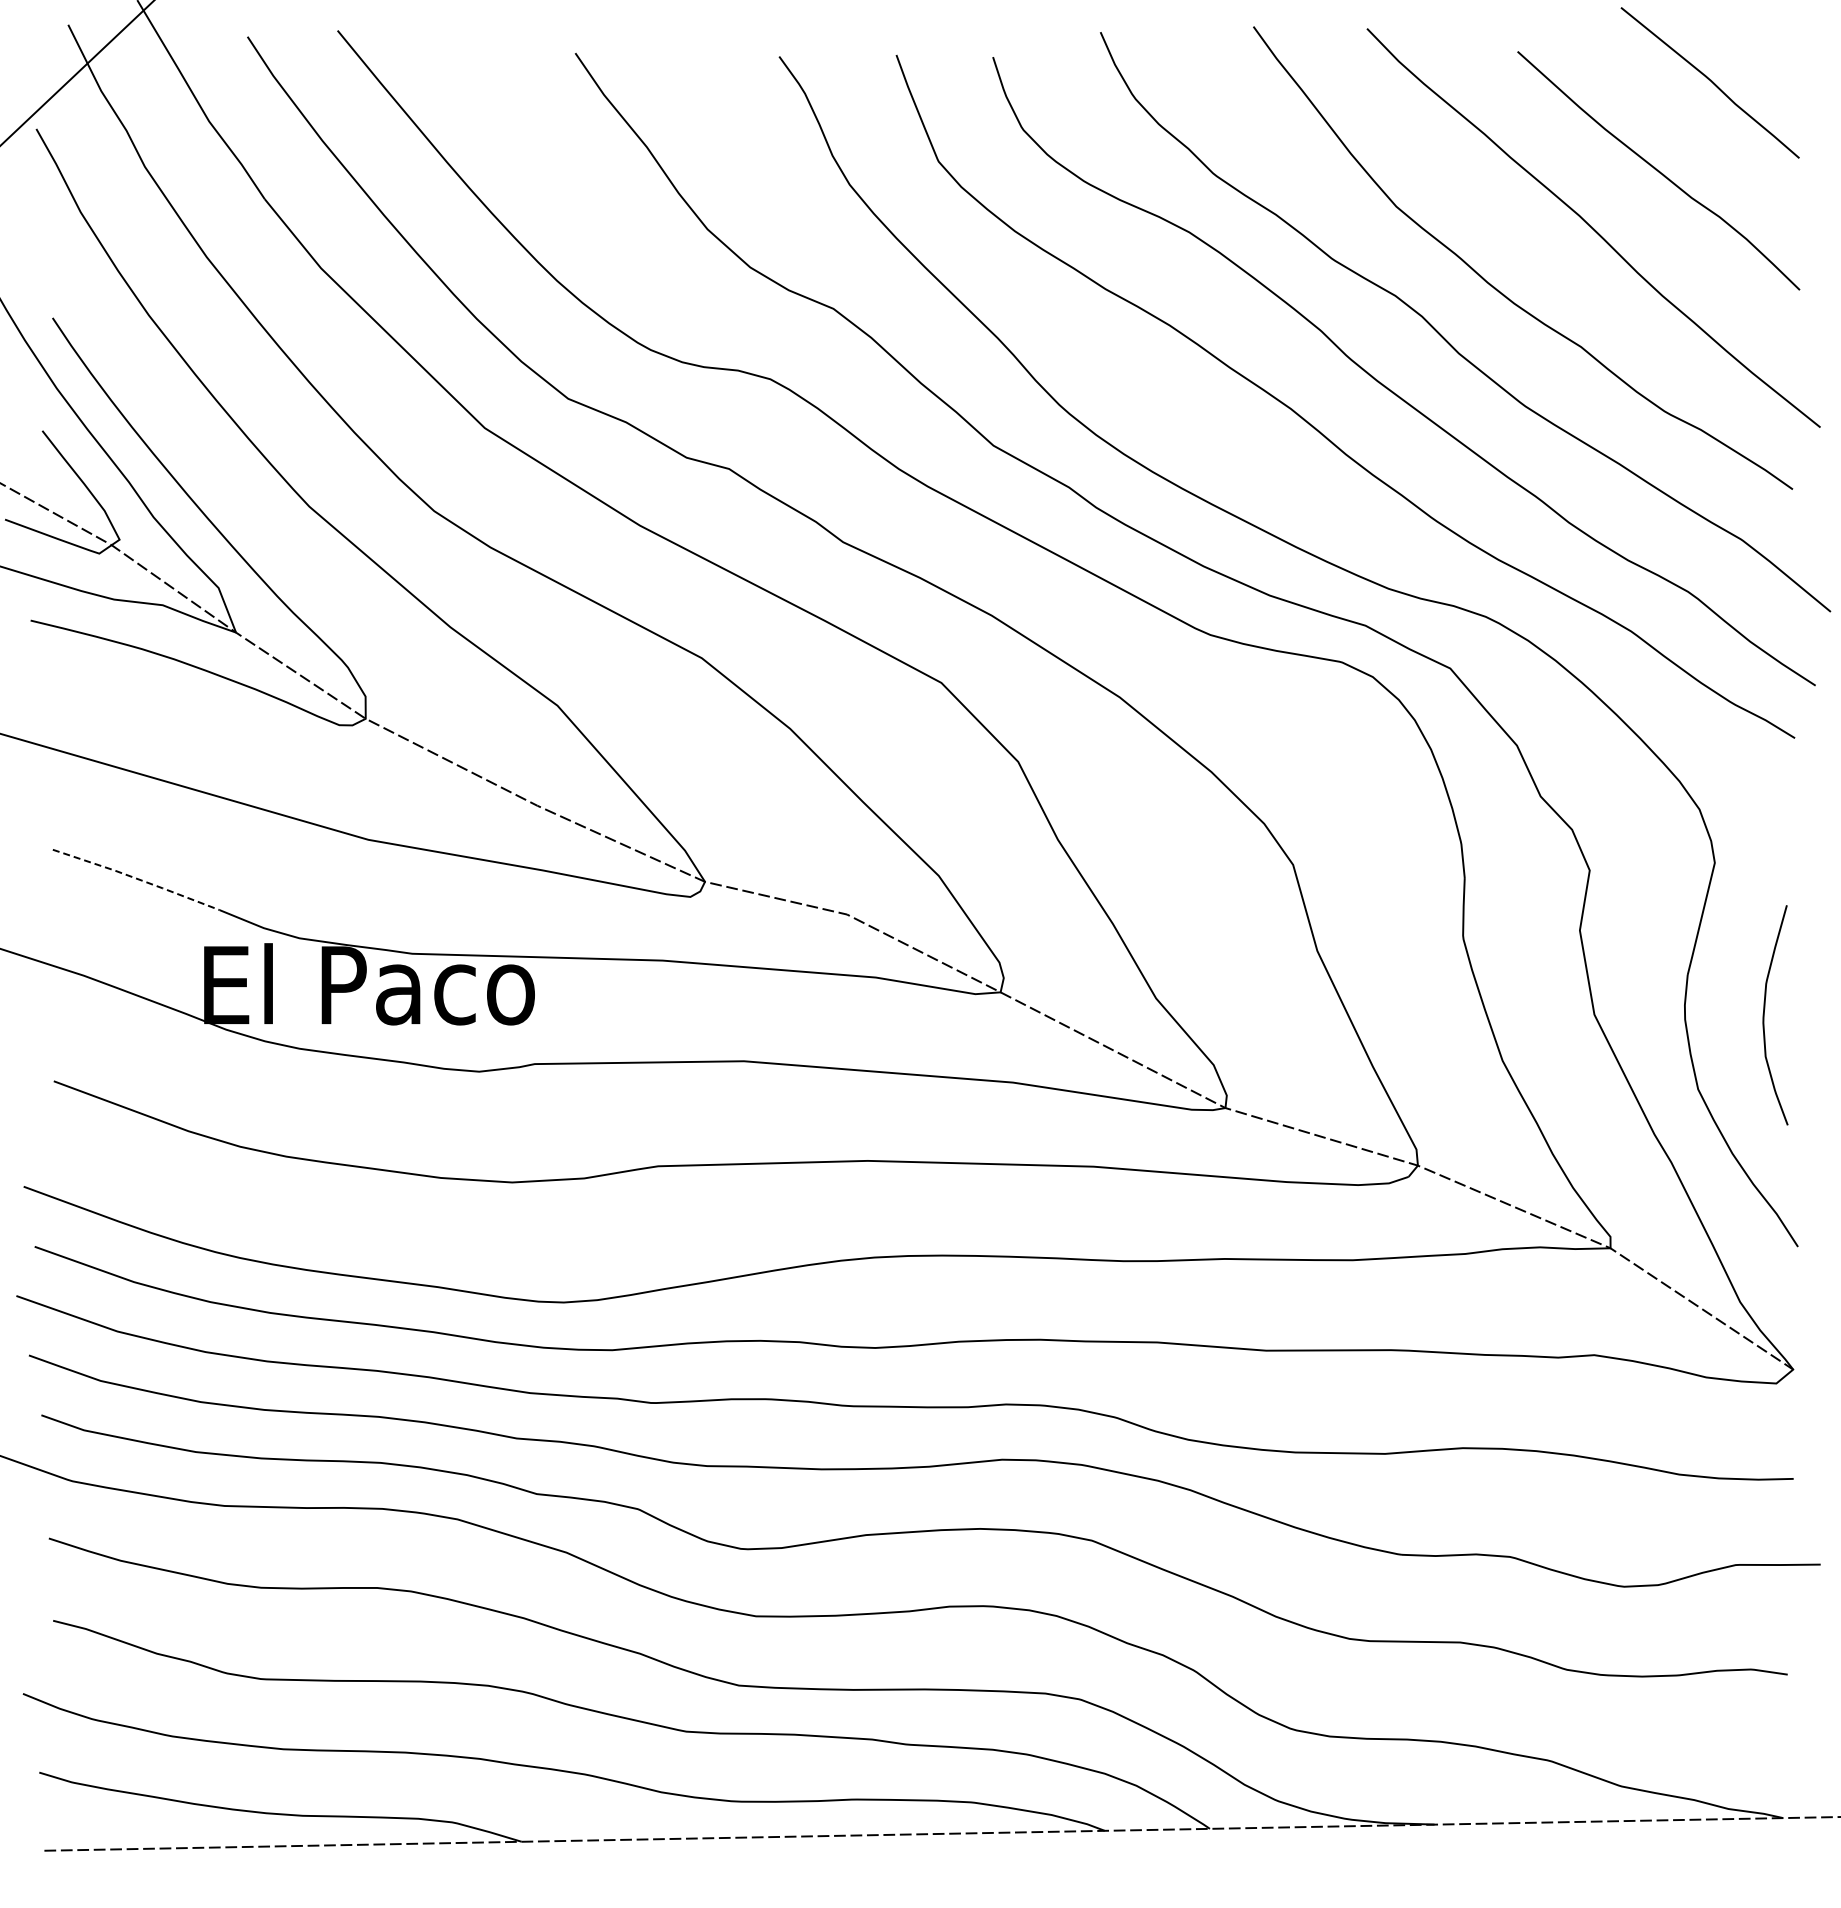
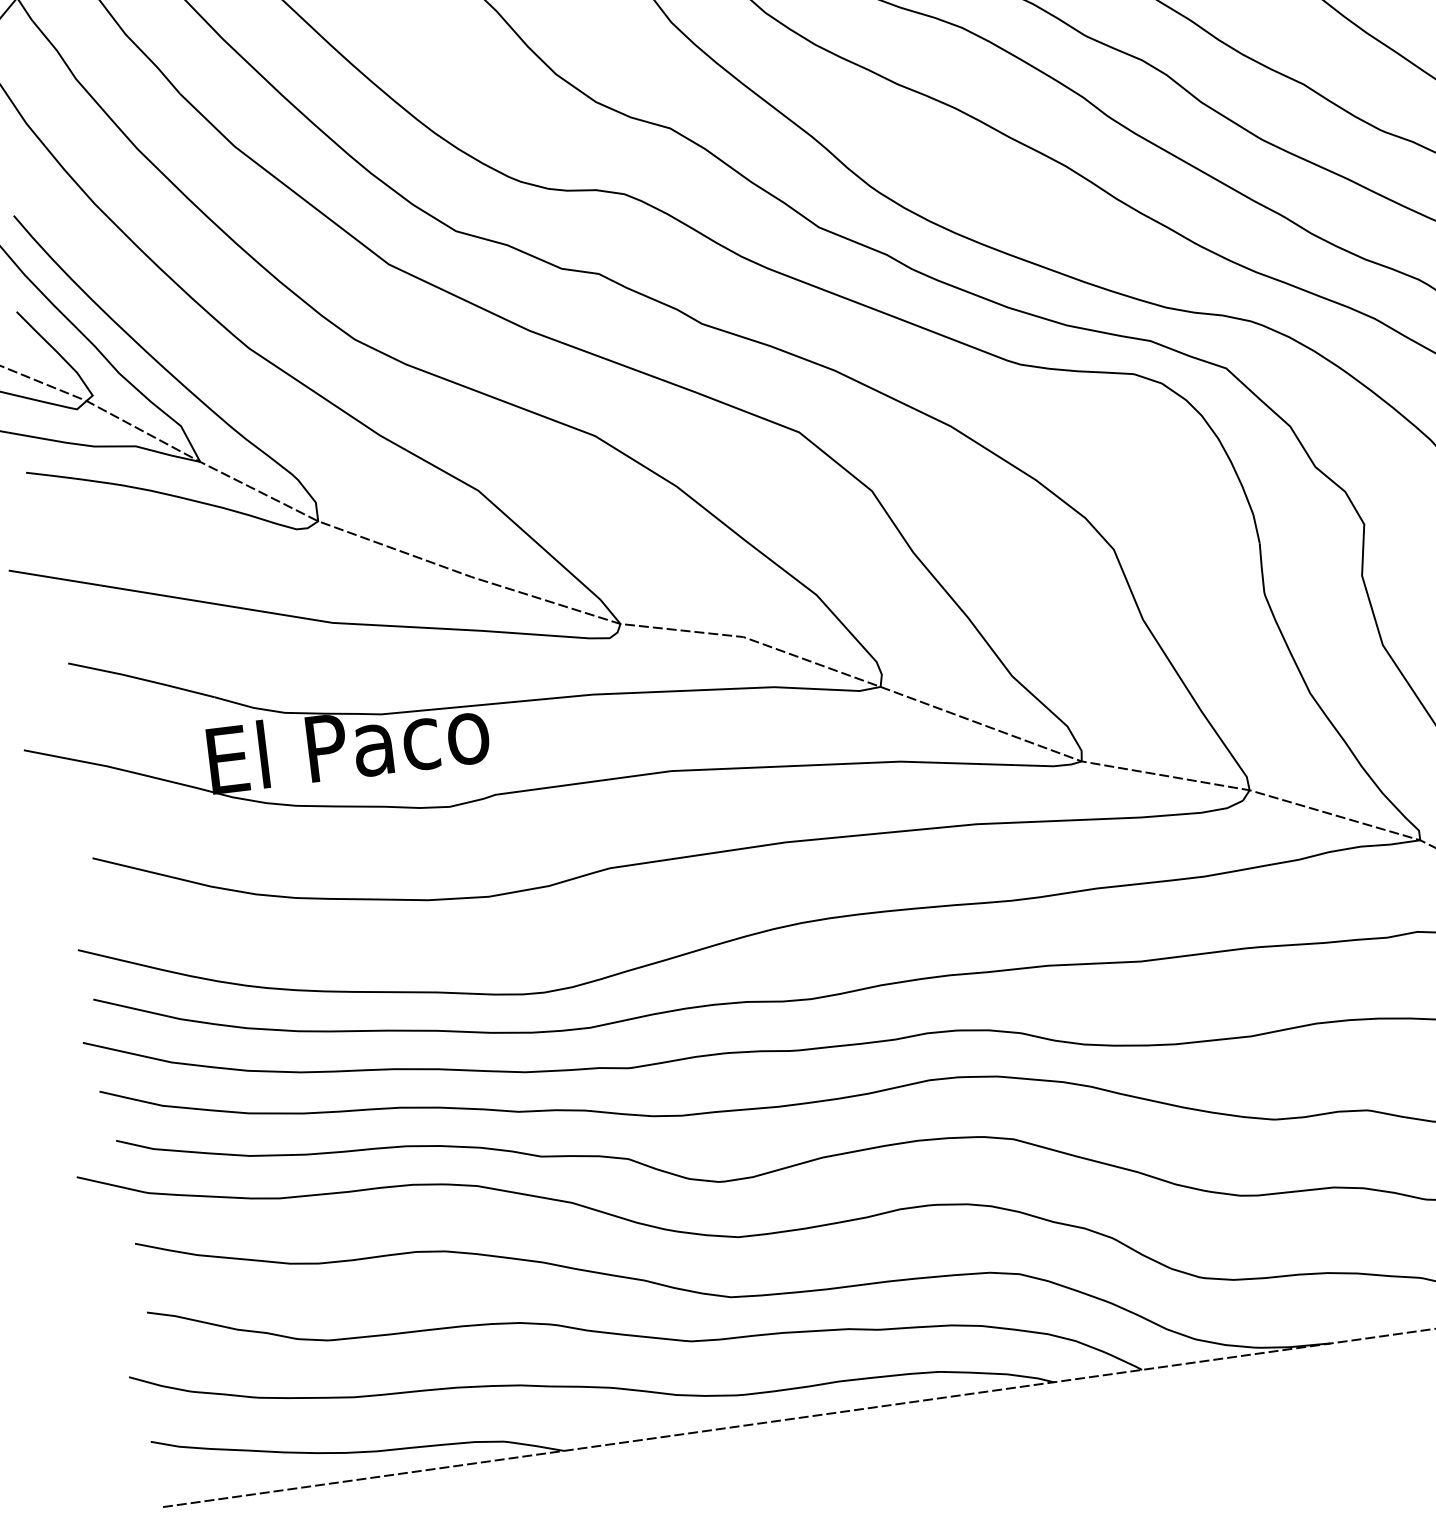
line: (136, 878) -> (141, 679), dashed -> solid

